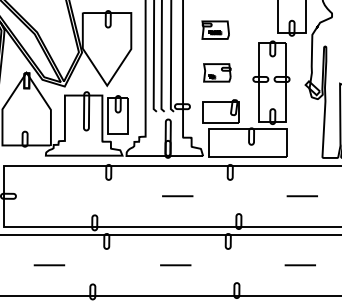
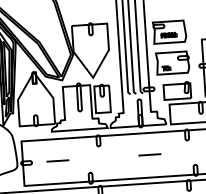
part: (215, 29) -> (169, 31), size x1.67
part: (217, 72) -> (172, 62), size x1.67
line: (51, 196) -> (57, 161), added

